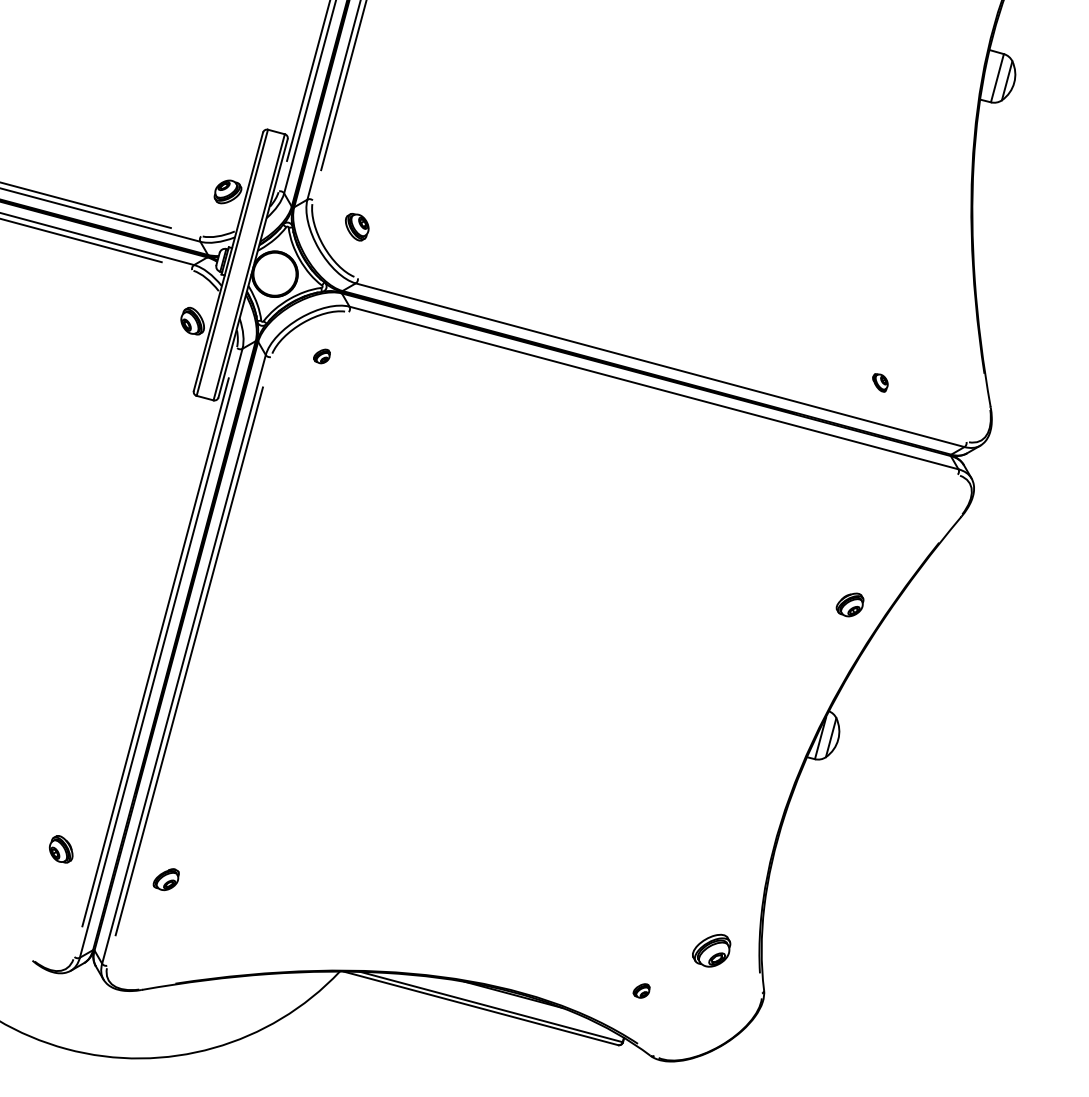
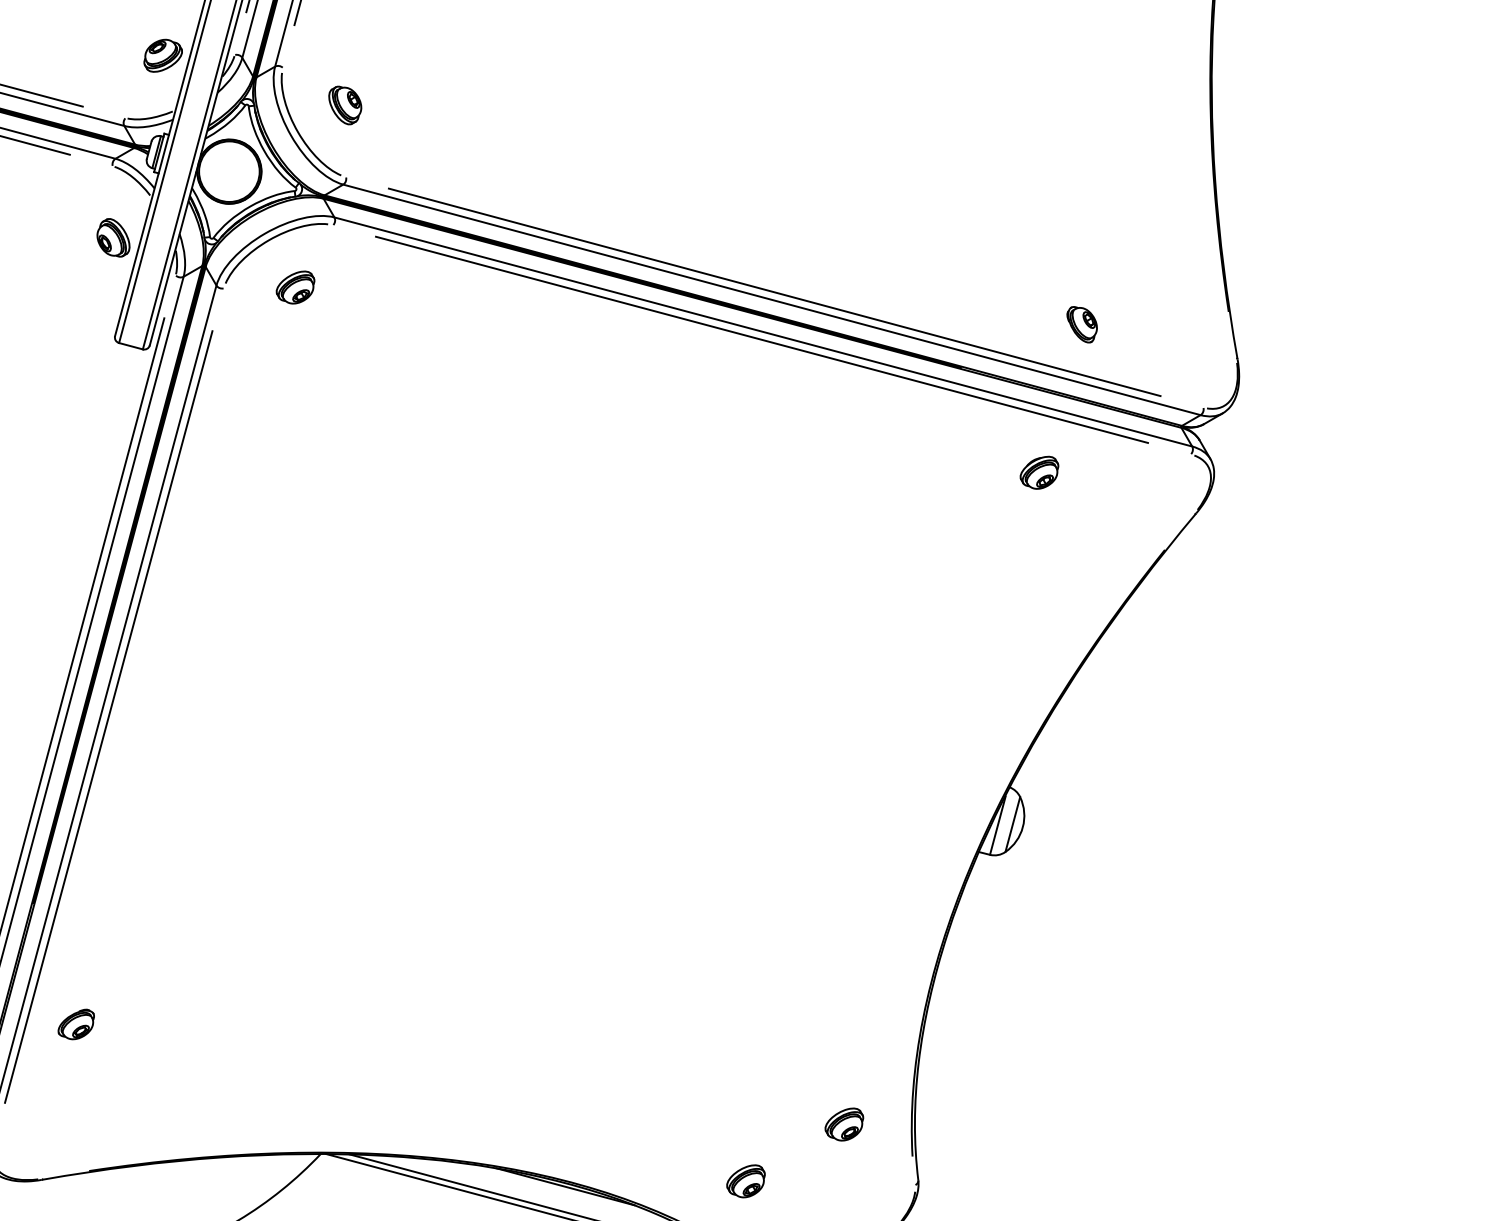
part: (321, 356) -> (294, 287), size x1.67
line: (662, 359) -> (775, 291), added
part: (880, 382) -> (1082, 324), size x1.43
line: (653, 393) -> (762, 339), added
part: (849, 604) -> (1038, 472), moved
part: (711, 950) -> (844, 1124), size x0.71
part: (641, 990) -> (745, 1180), size x1.67

